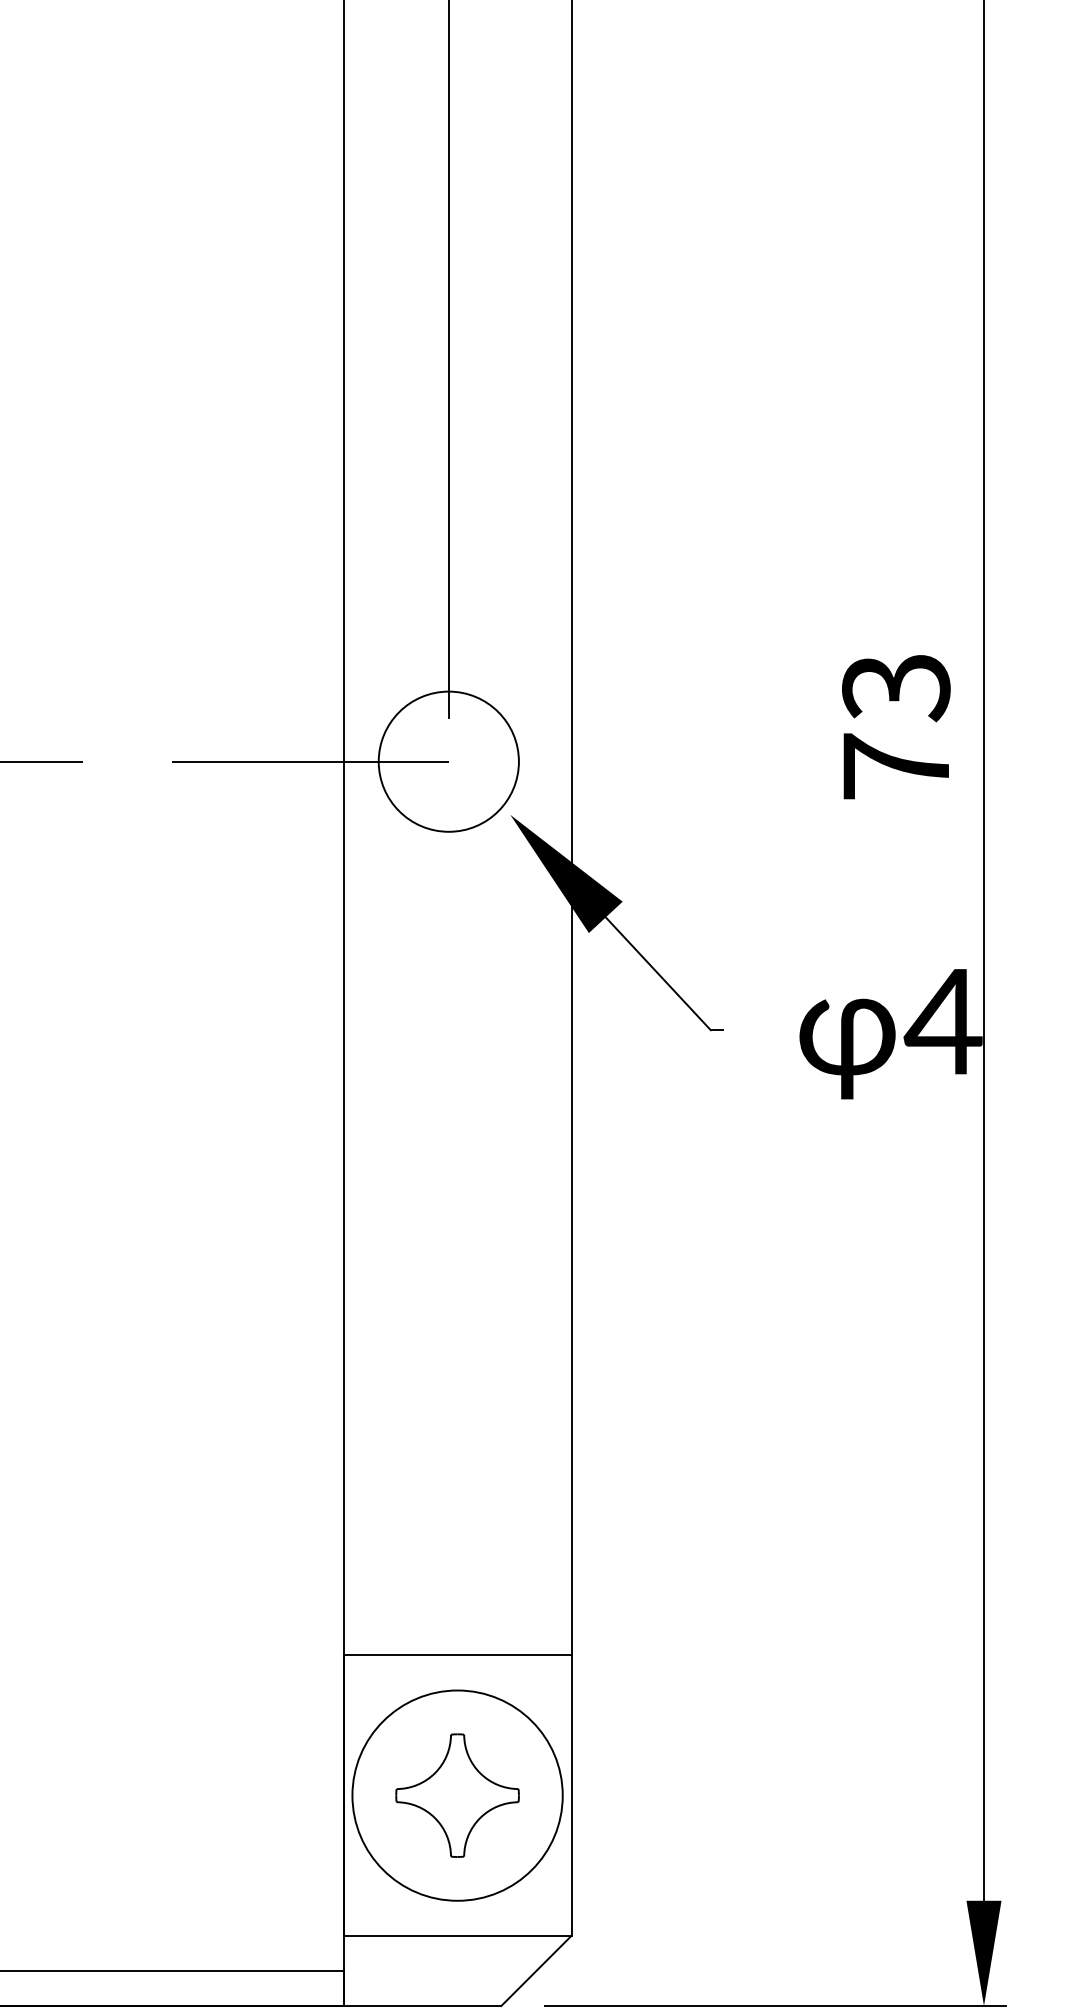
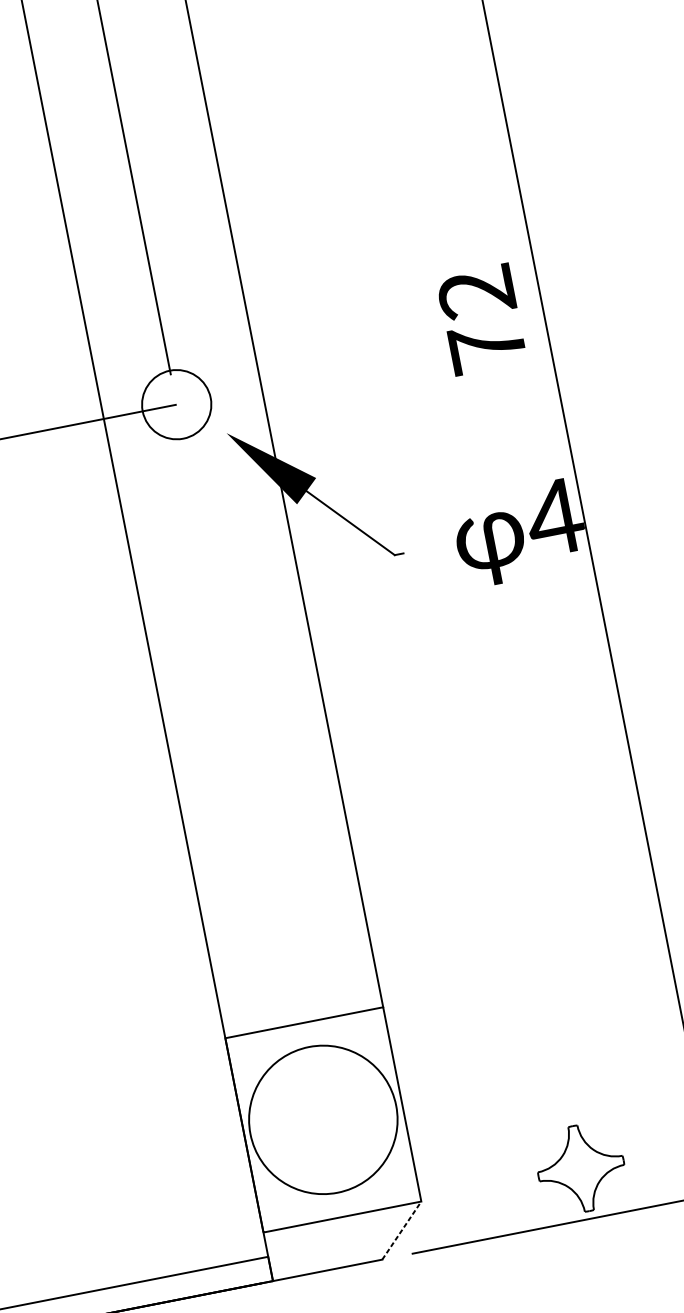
text: (896, 688) -> (476, 293), 73 -> 72
circle: (448, 761) -> (176, 404), size x0.7
part: (457, 1795) -> (581, 1168), moved
line: (536, 1970) -> (401, 1230), solid -> dashed

